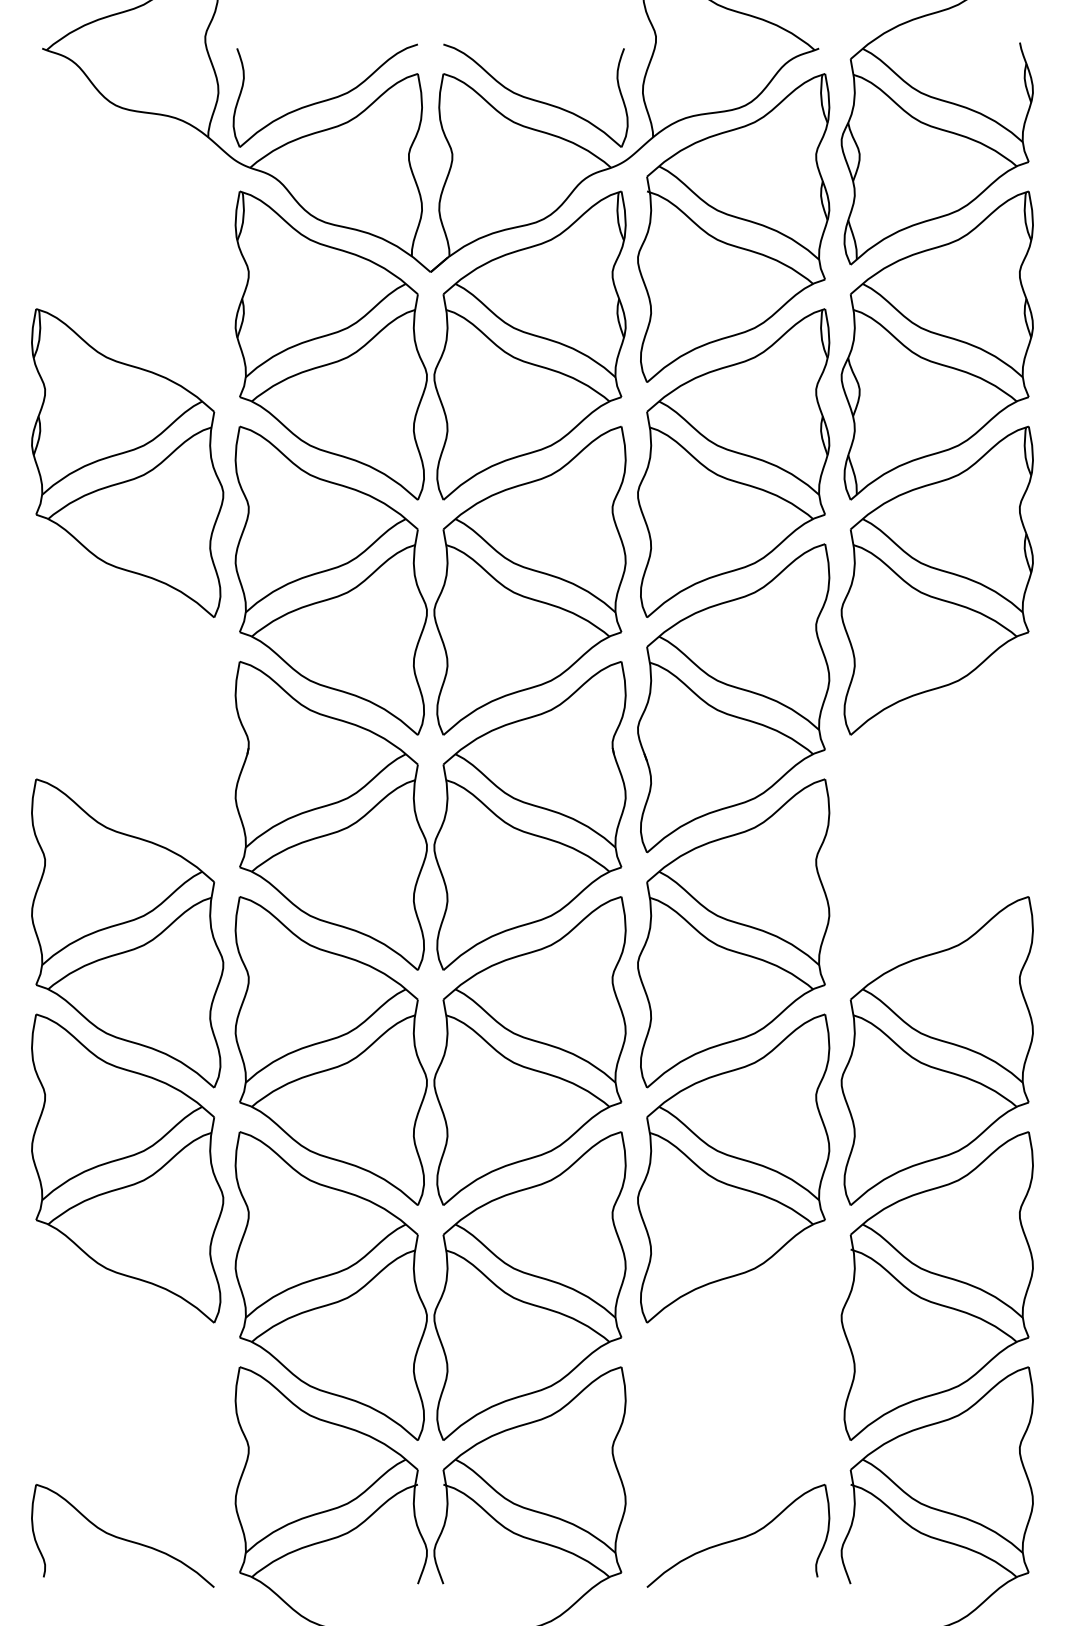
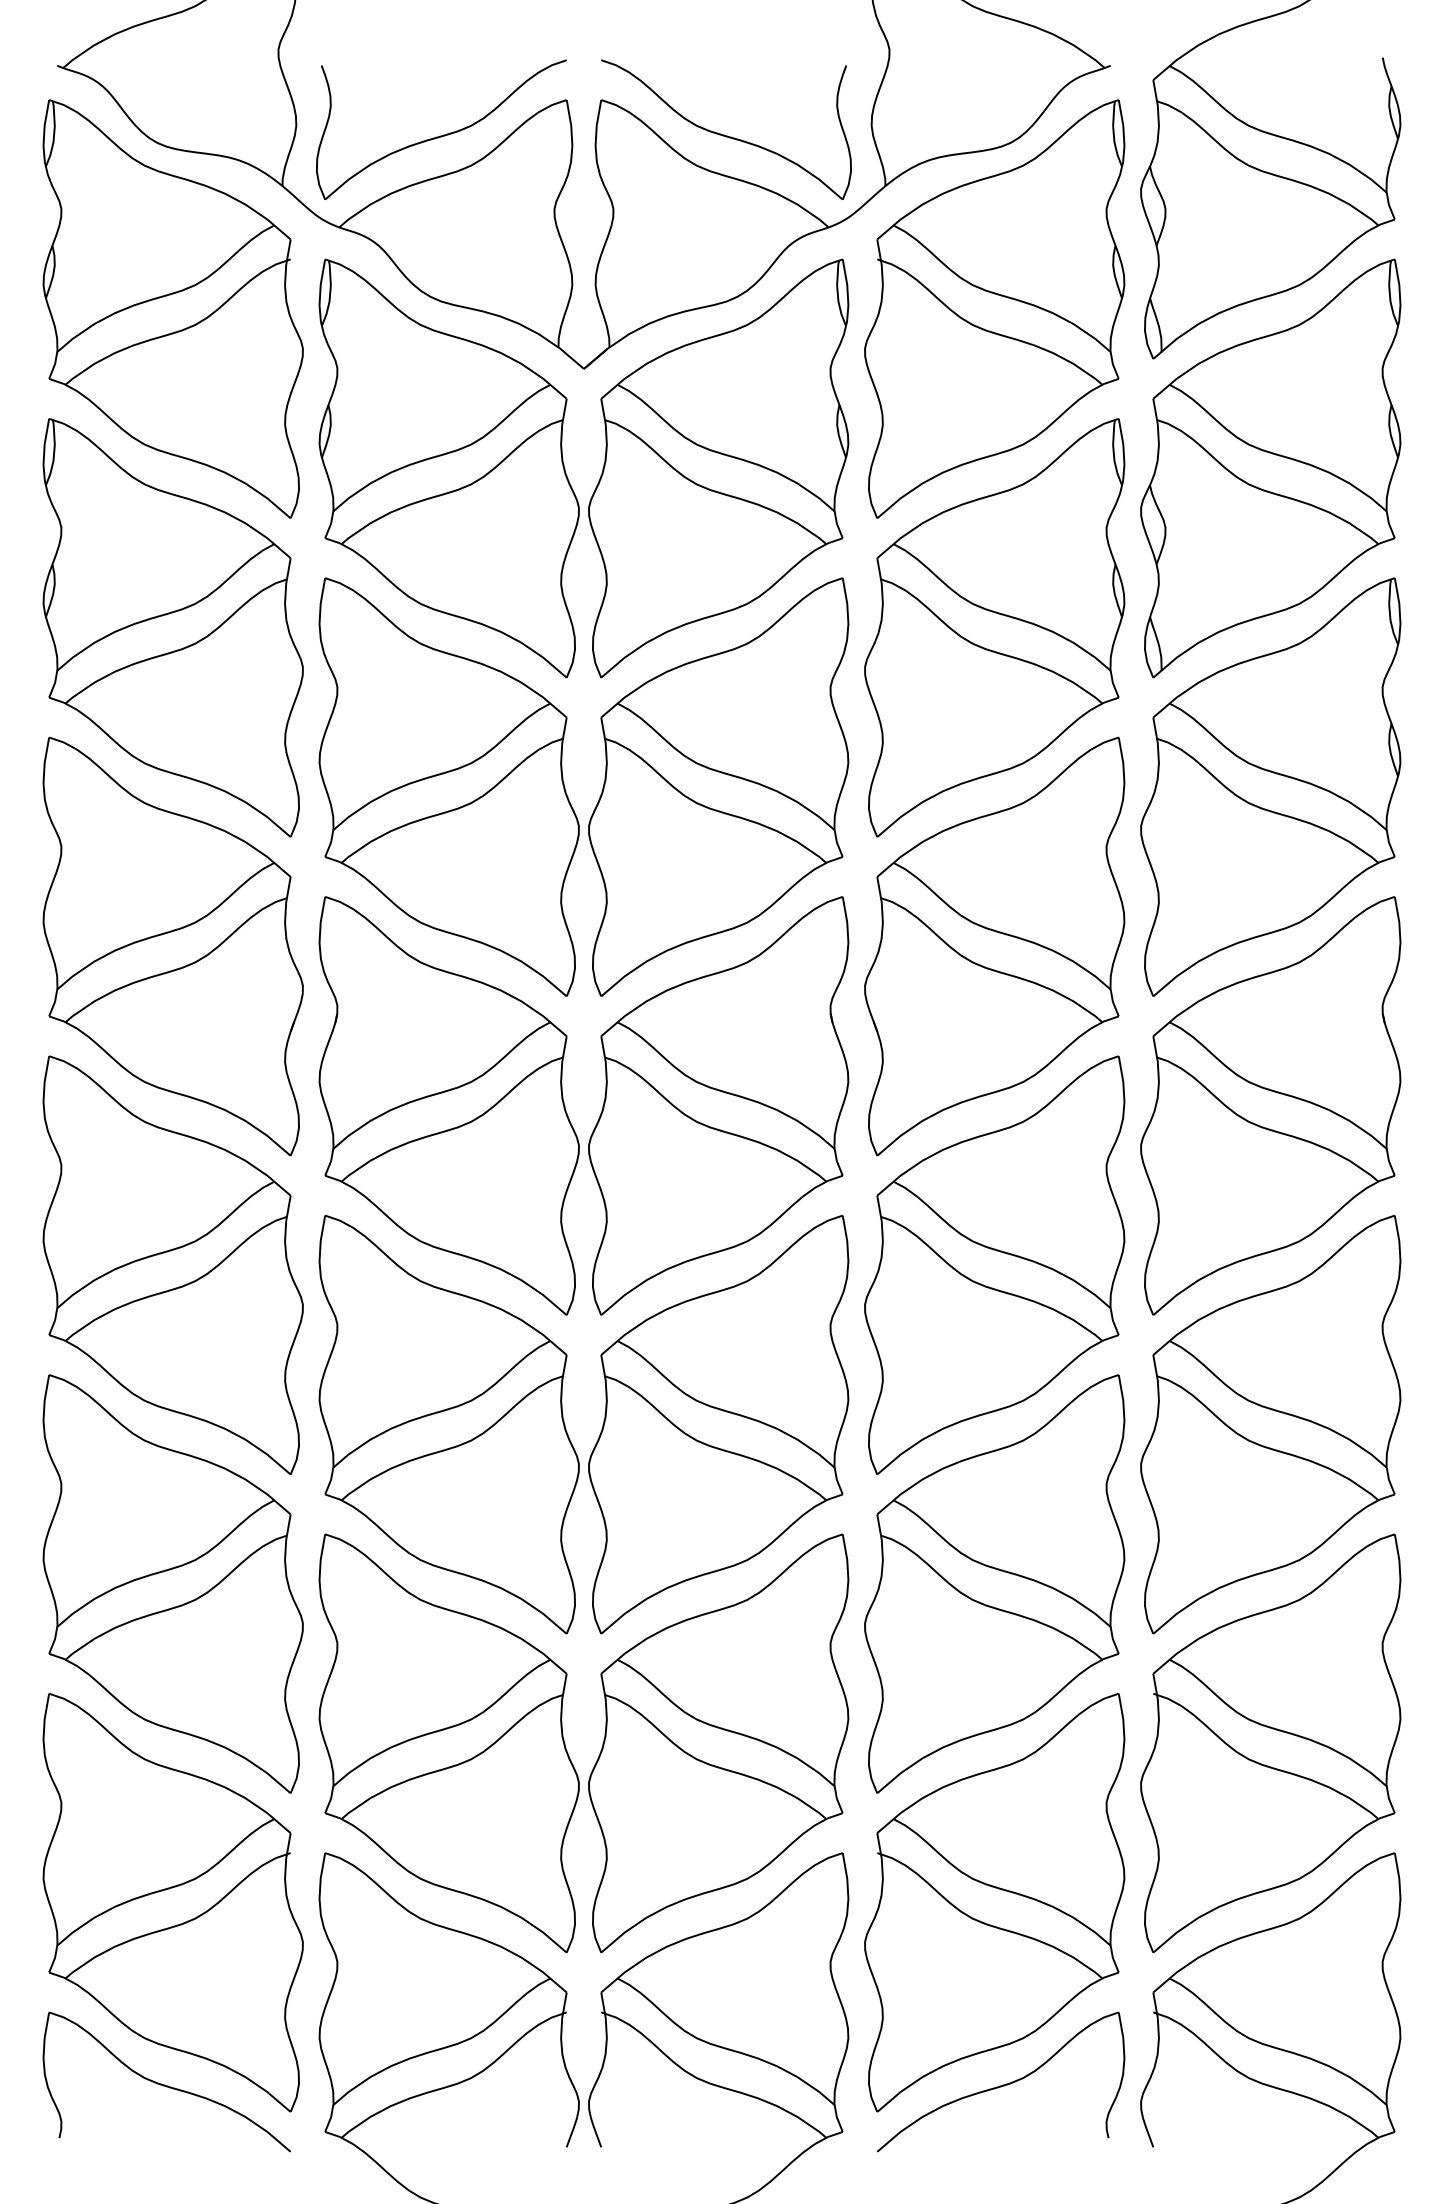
part: (127, 227) -> (172, 308), added
part: (127, 698) -> (172, 946), added
part: (937, 815) -> (1270, 1105), added
part: (127, 1403) -> (172, 1902), added
part: (733, 1403) -> (994, 1902), added

